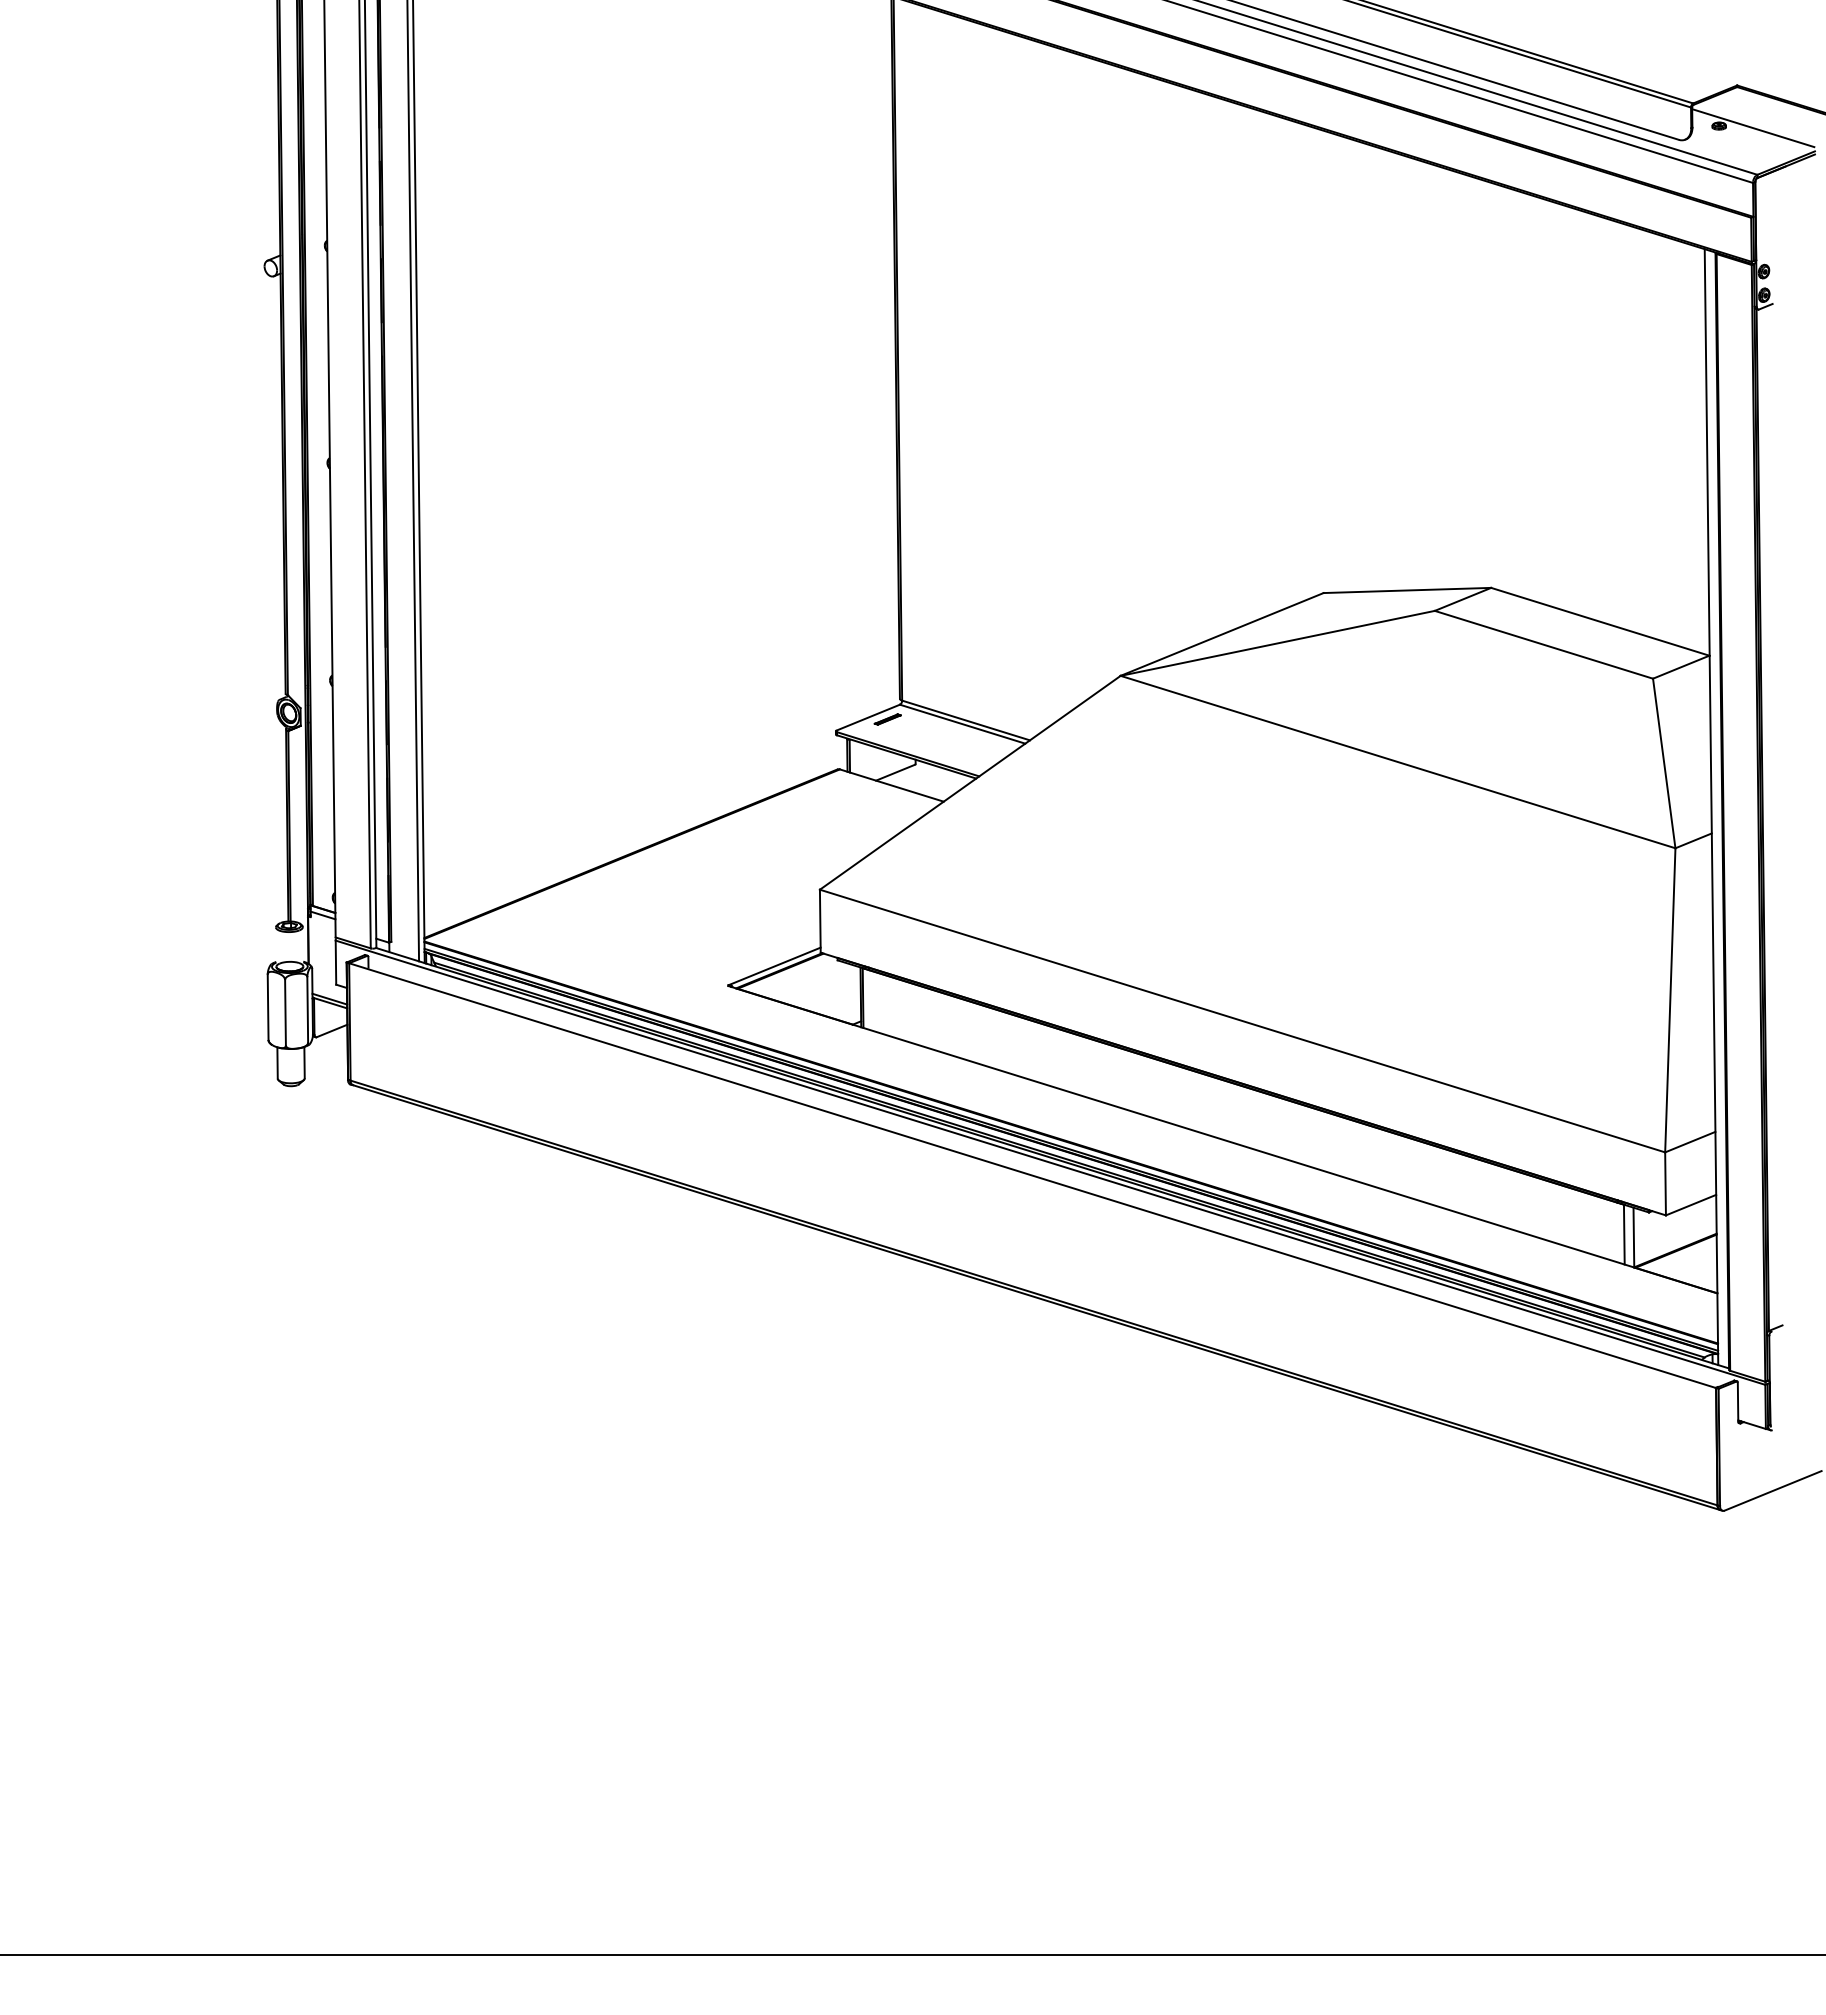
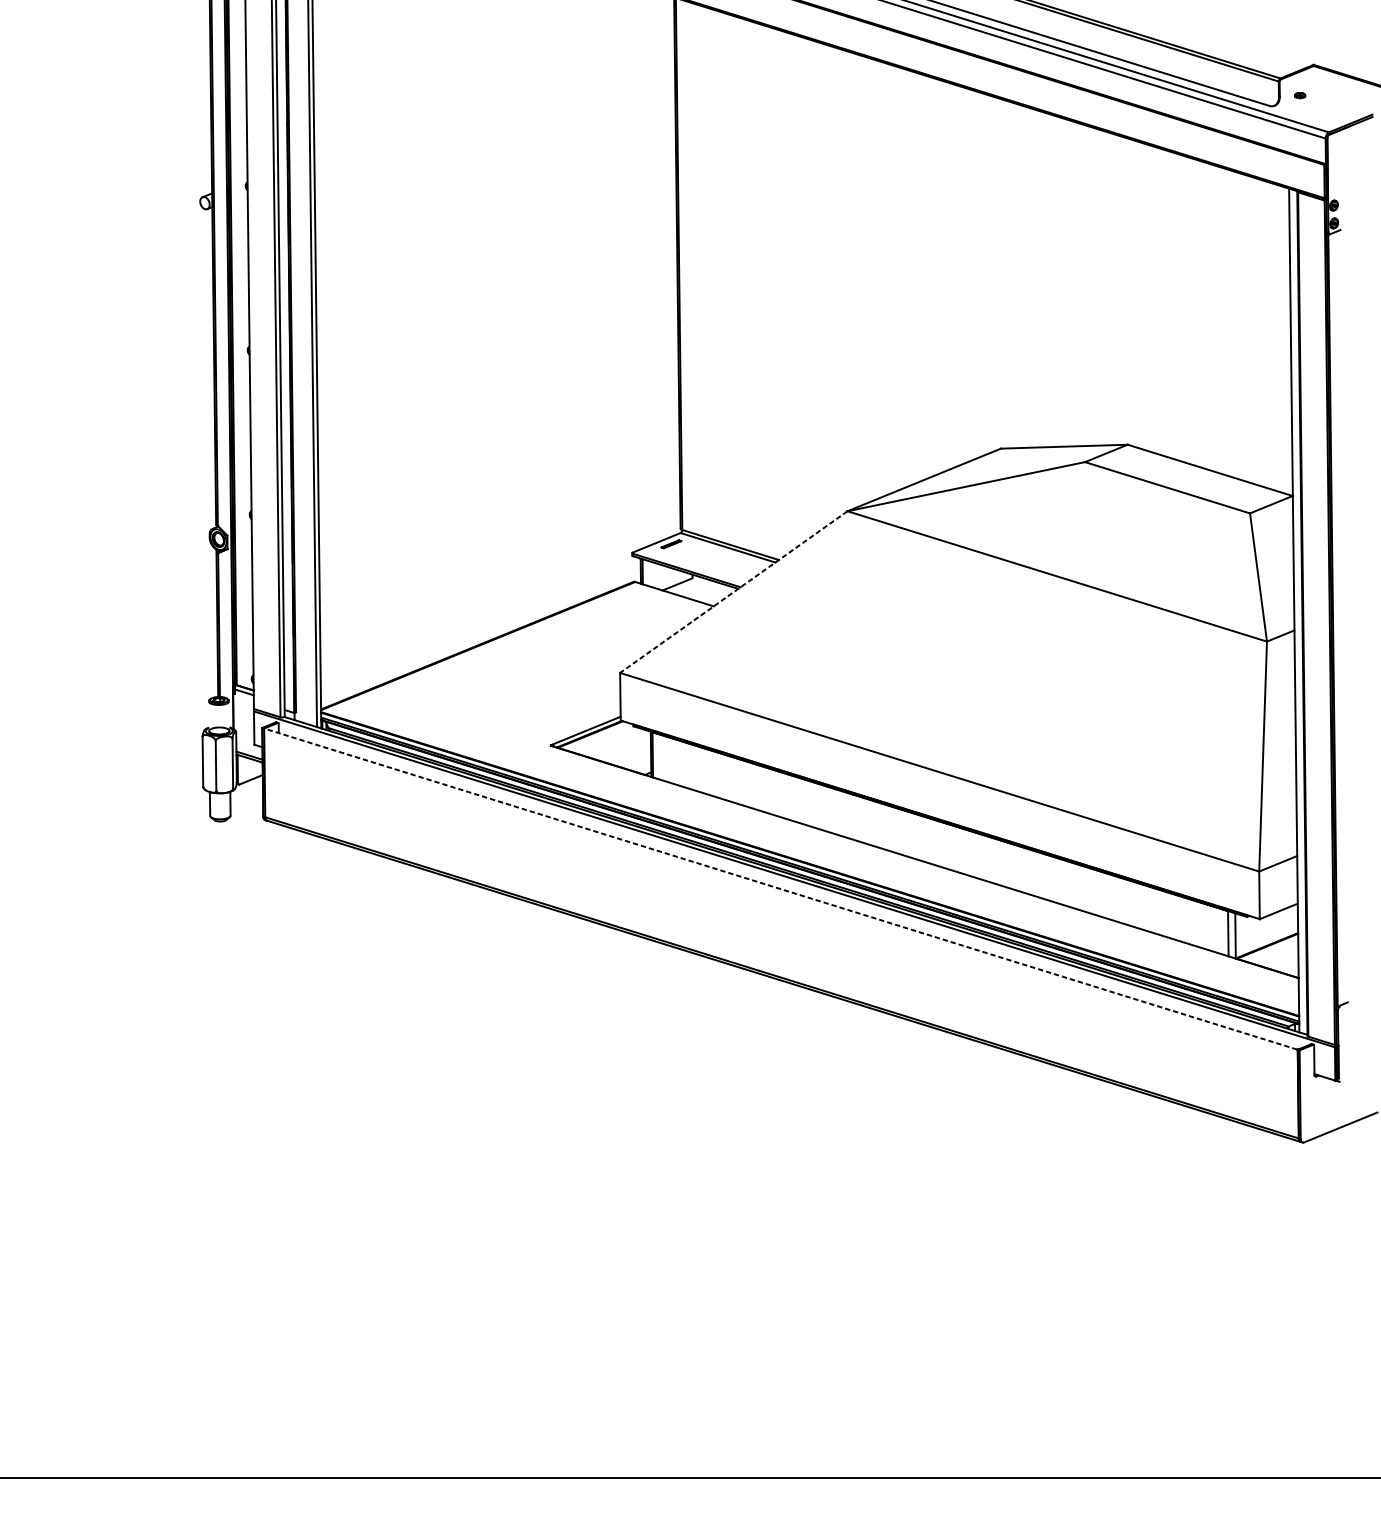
line: (1753, 128) -> (1326, 97), removed
line: (970, 782) -> (733, 591), solid -> dashed
line: (1030, 1175) -> (779, 889), solid -> dashed

